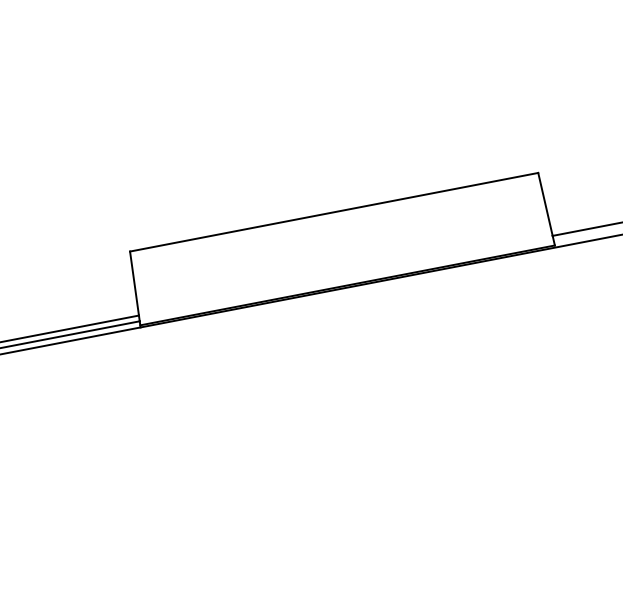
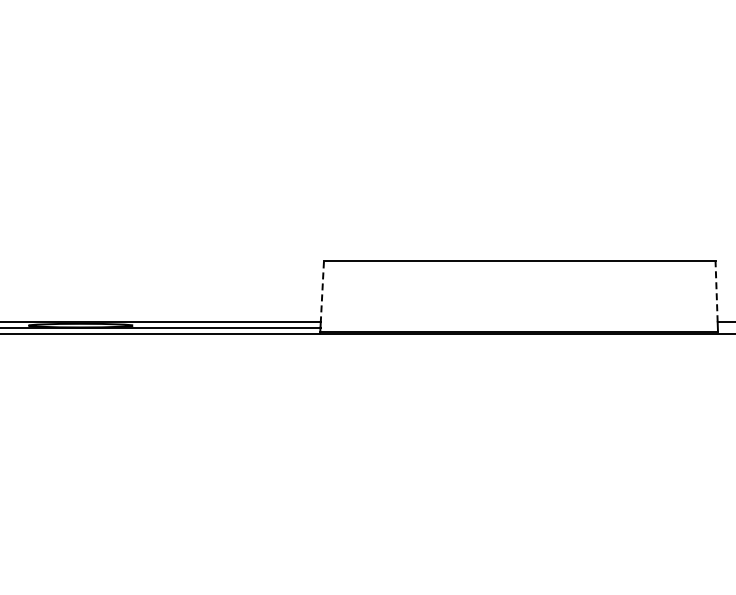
line: (545, 204) -> (716, 291), solid -> dashed
line: (134, 284) -> (322, 292), solid -> dashed

